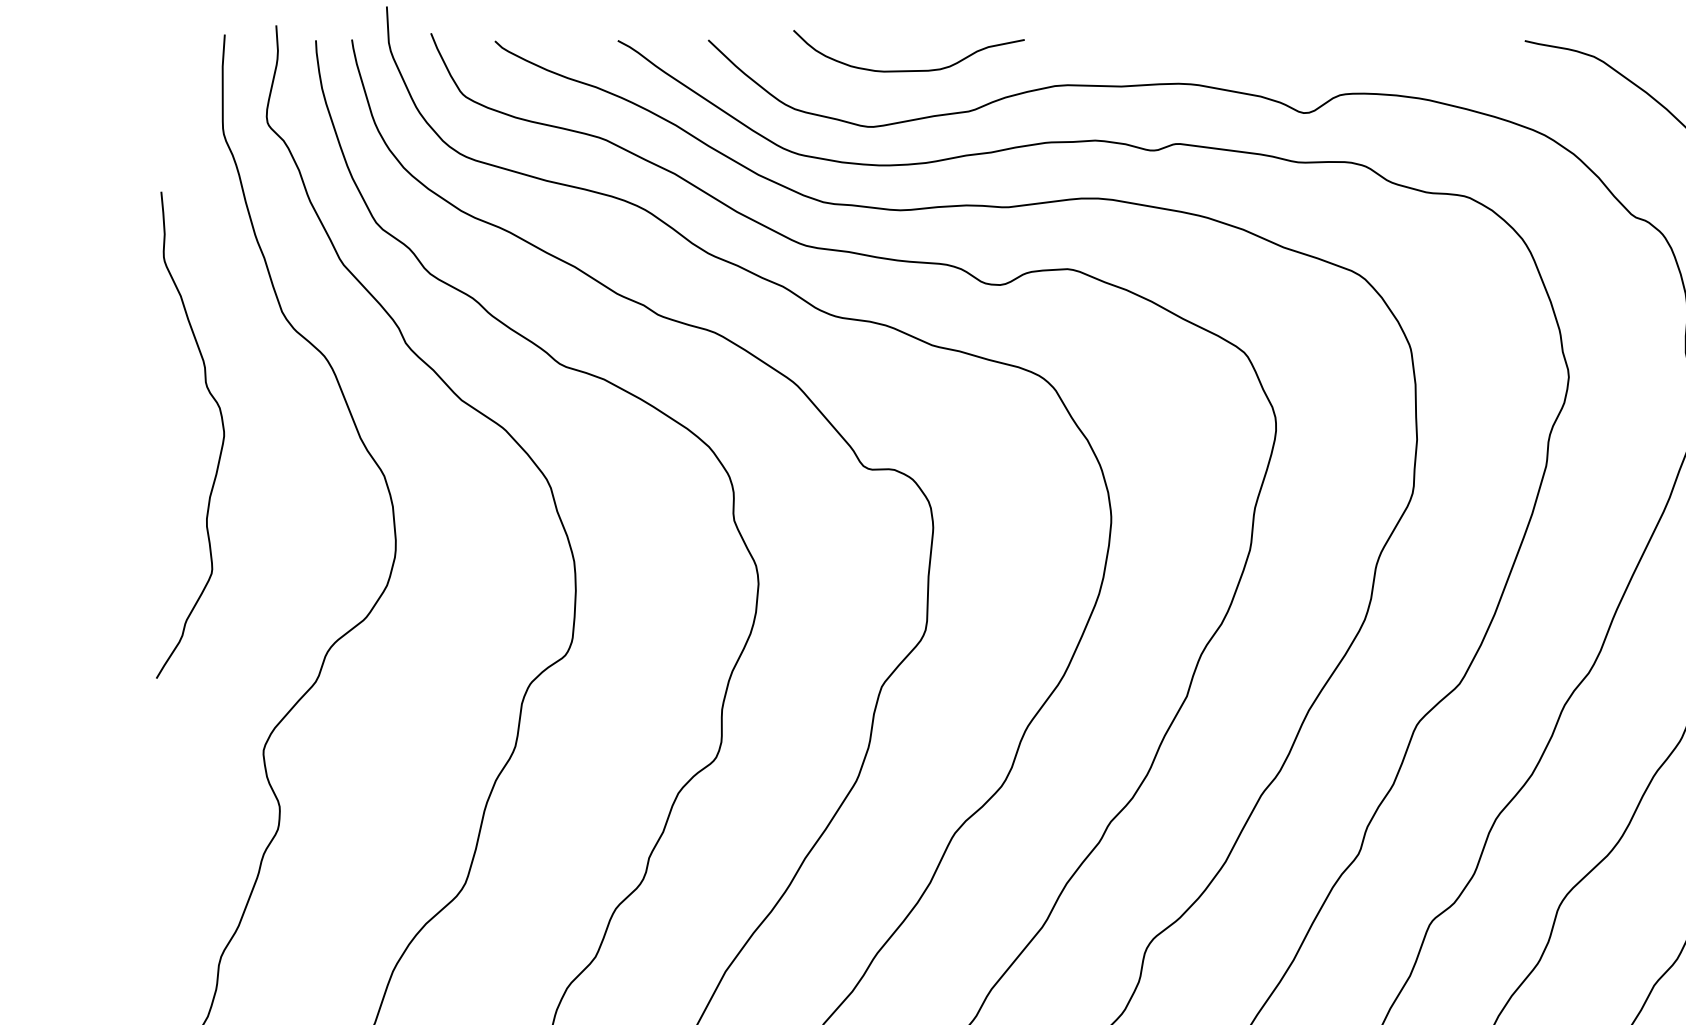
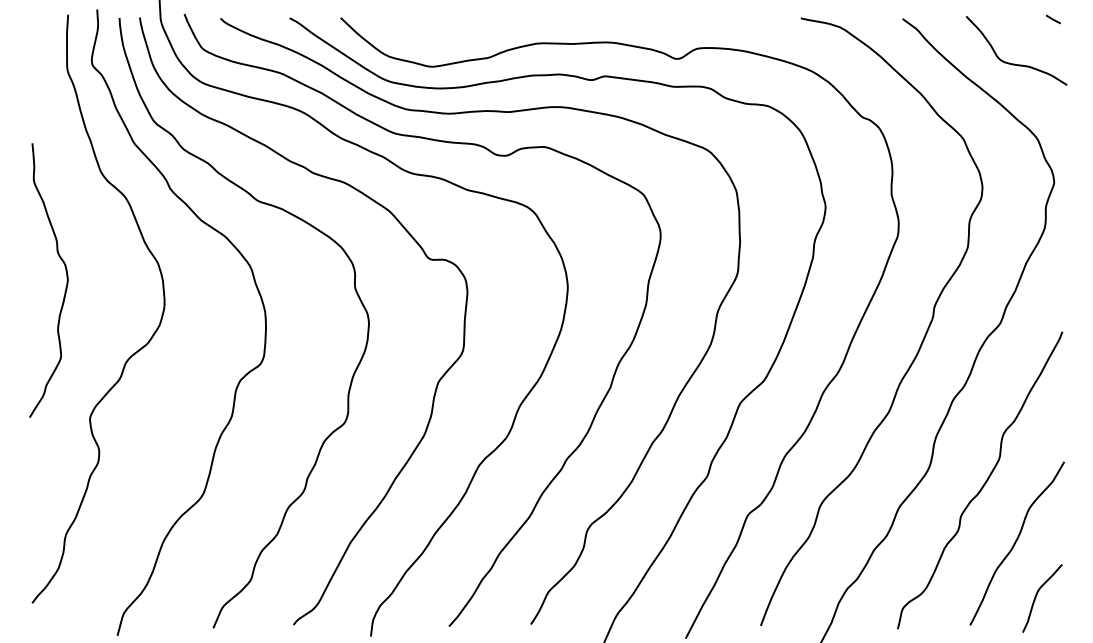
curve: (908, 69) -> (453, 34), removed
curve: (221, 435) -> (66, 280), moved

